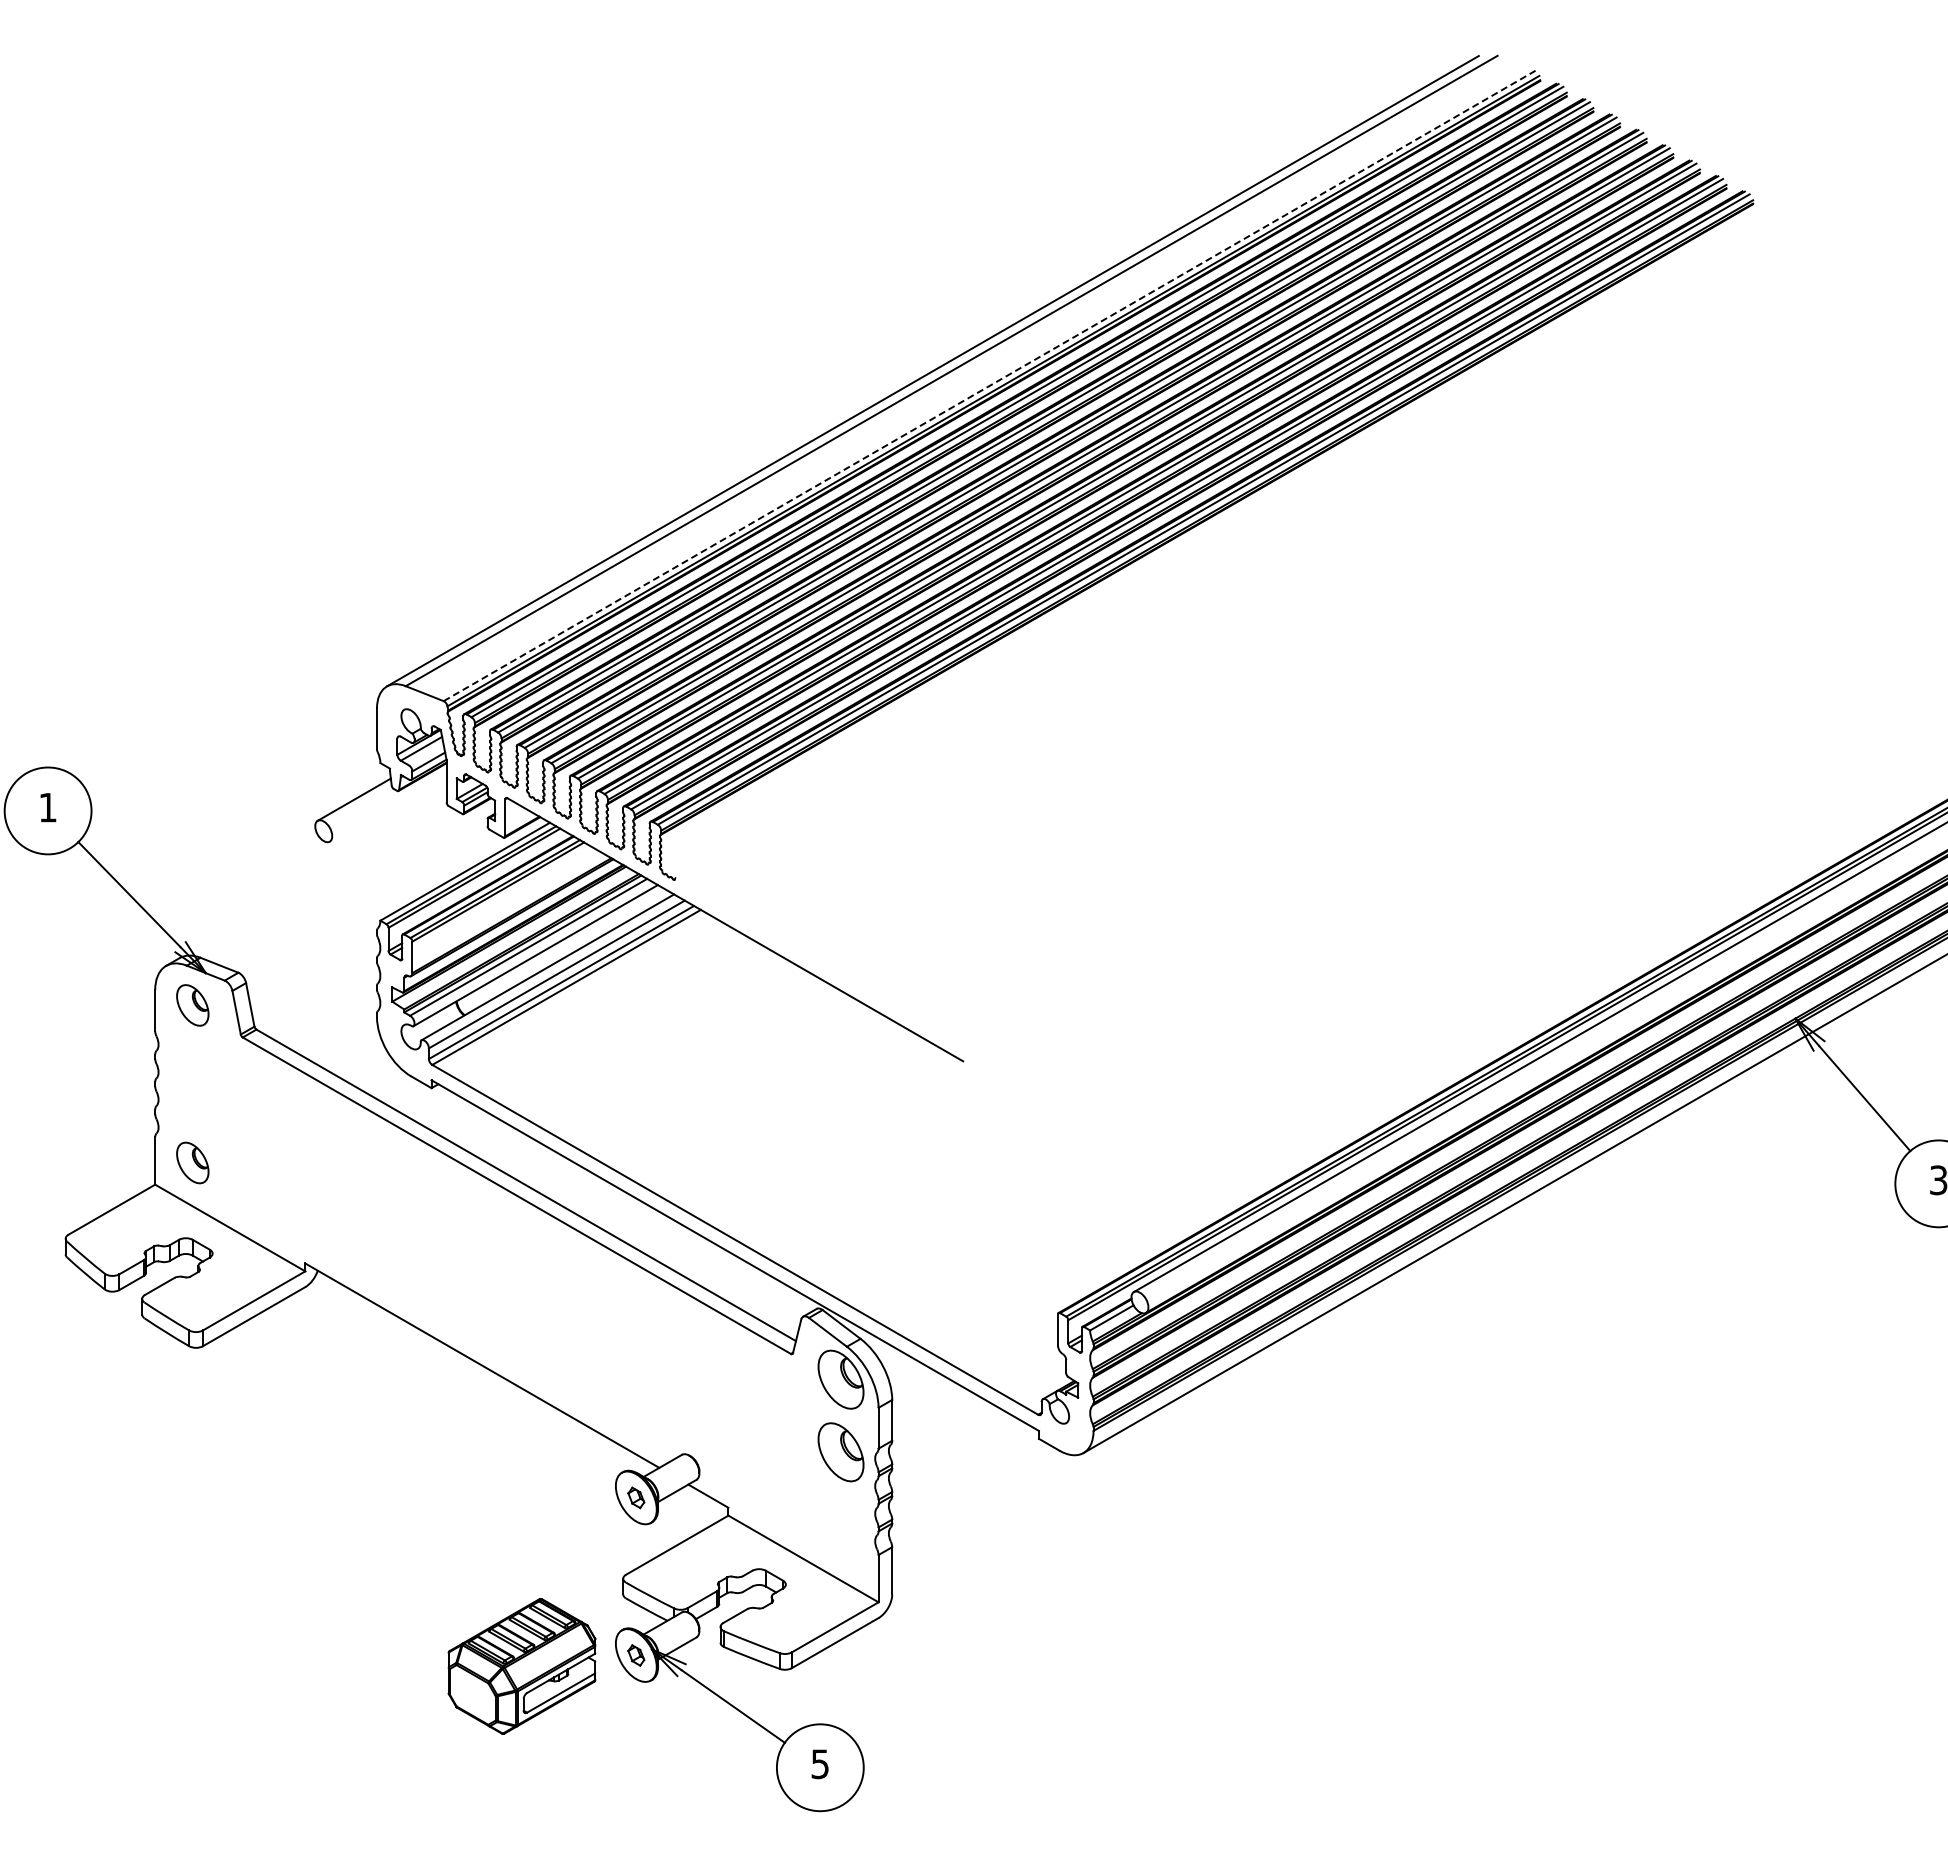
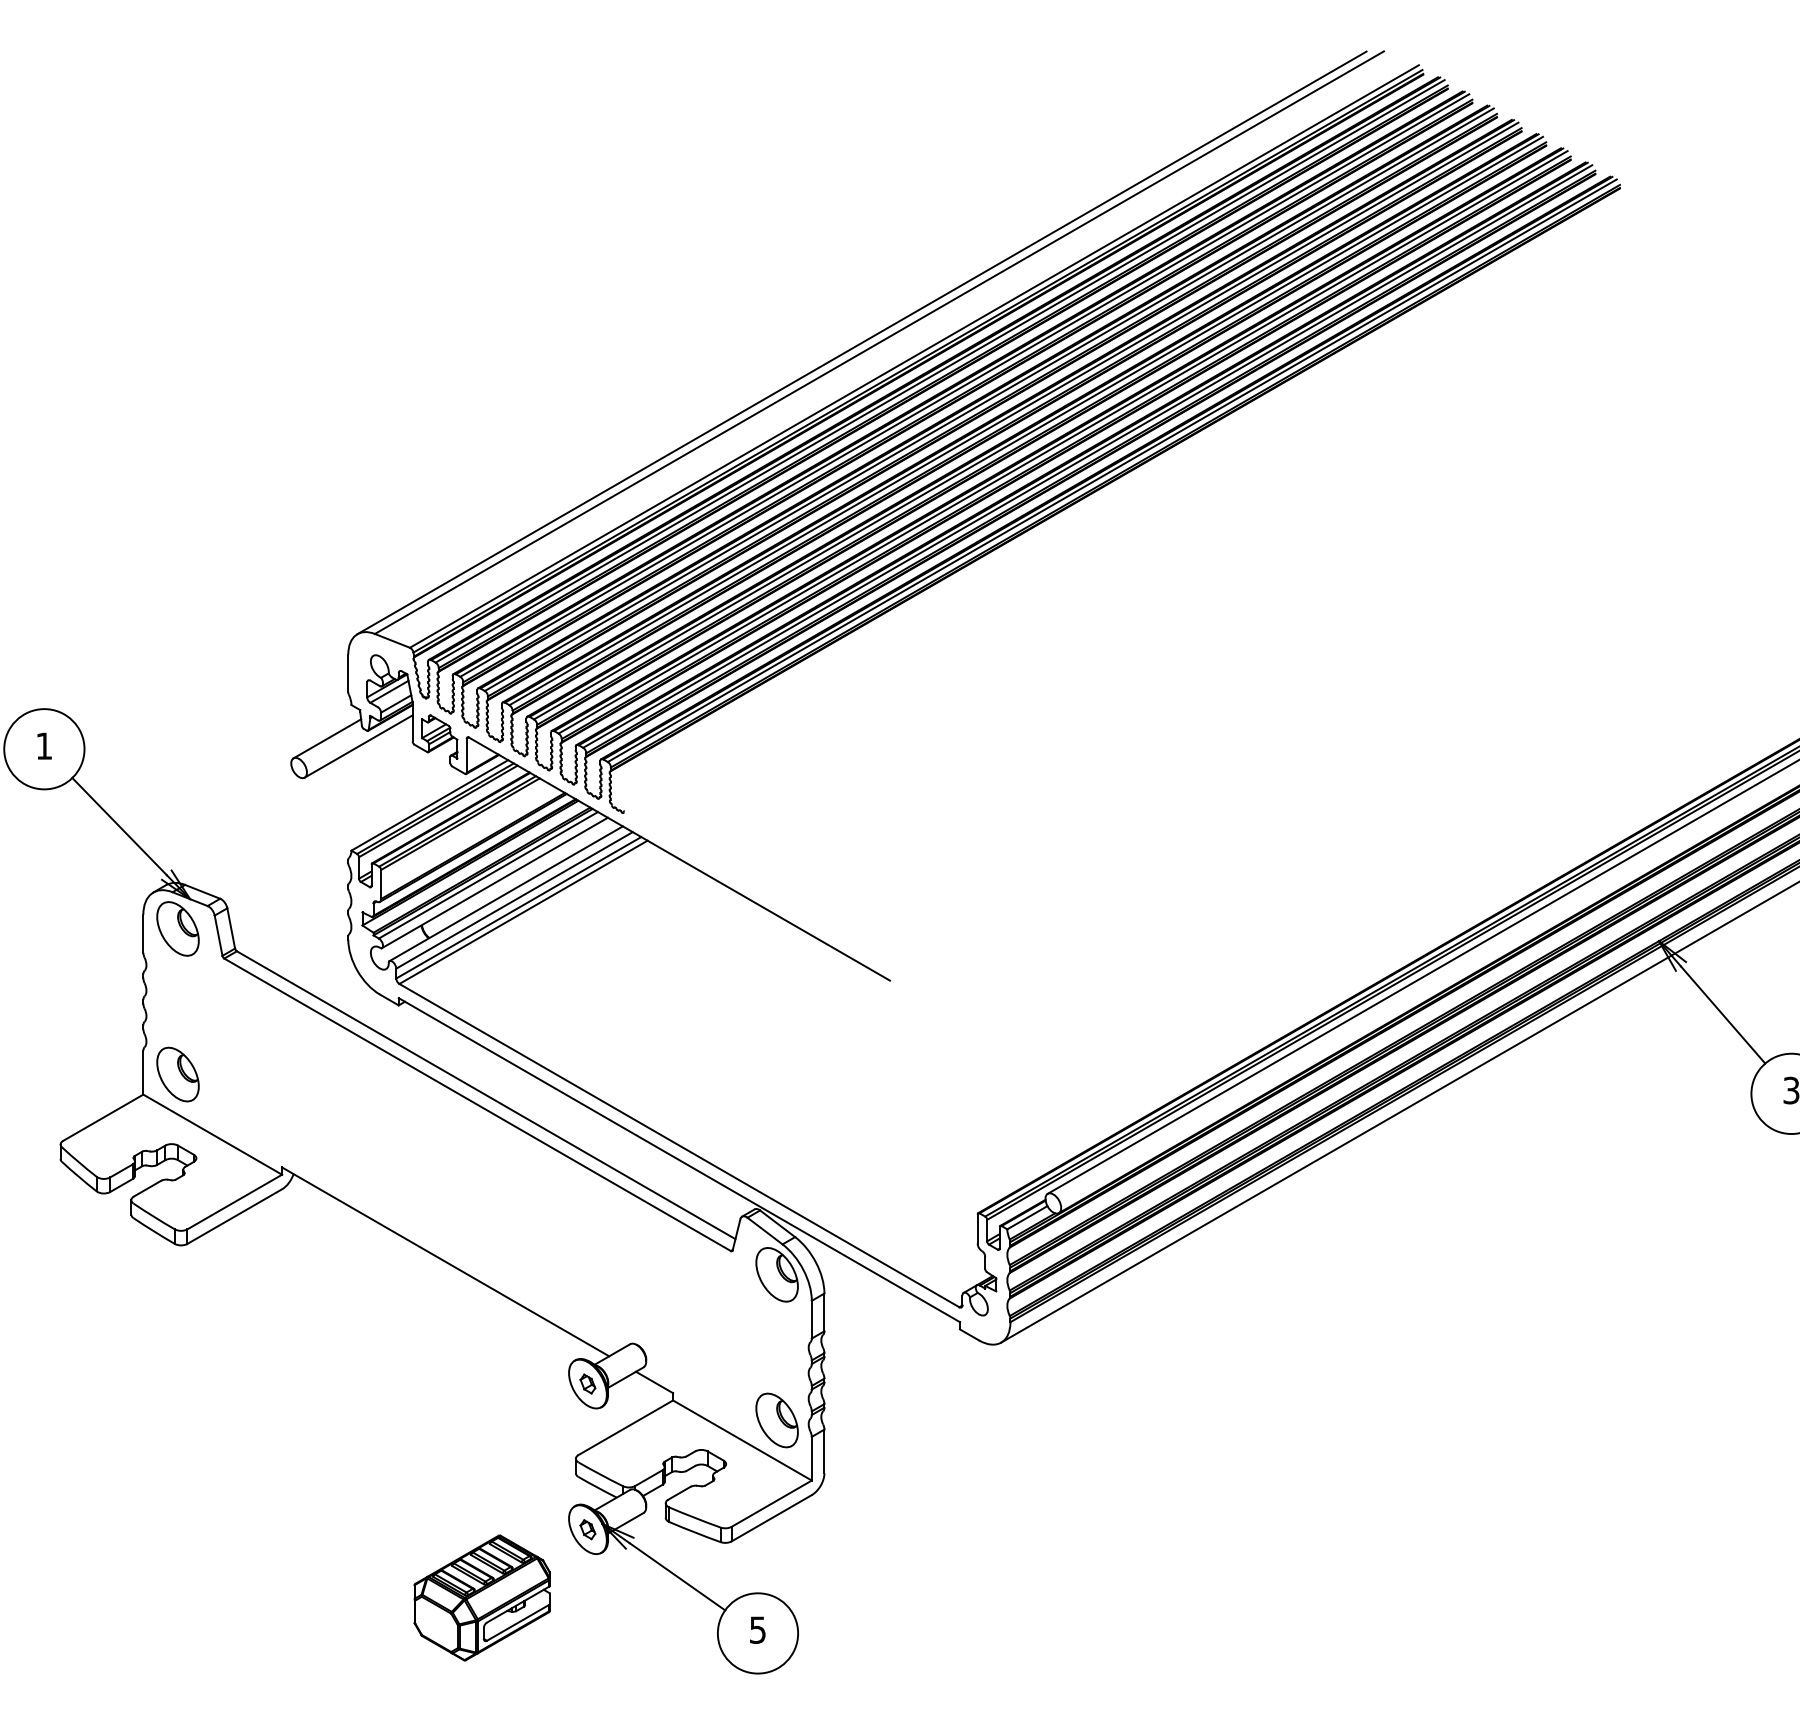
line: (990, 385) -> (915, 356), dashed -> solid
line: (387, 807) -> (358, 746), added
part: (192, 1005) -> (177, 929), size x1.43
part: (192, 1162) -> (177, 1074), size x1.43
part: (840, 1452) -> (776, 1420), moved
part: (521, 1666) -> (481, 1598), moved

